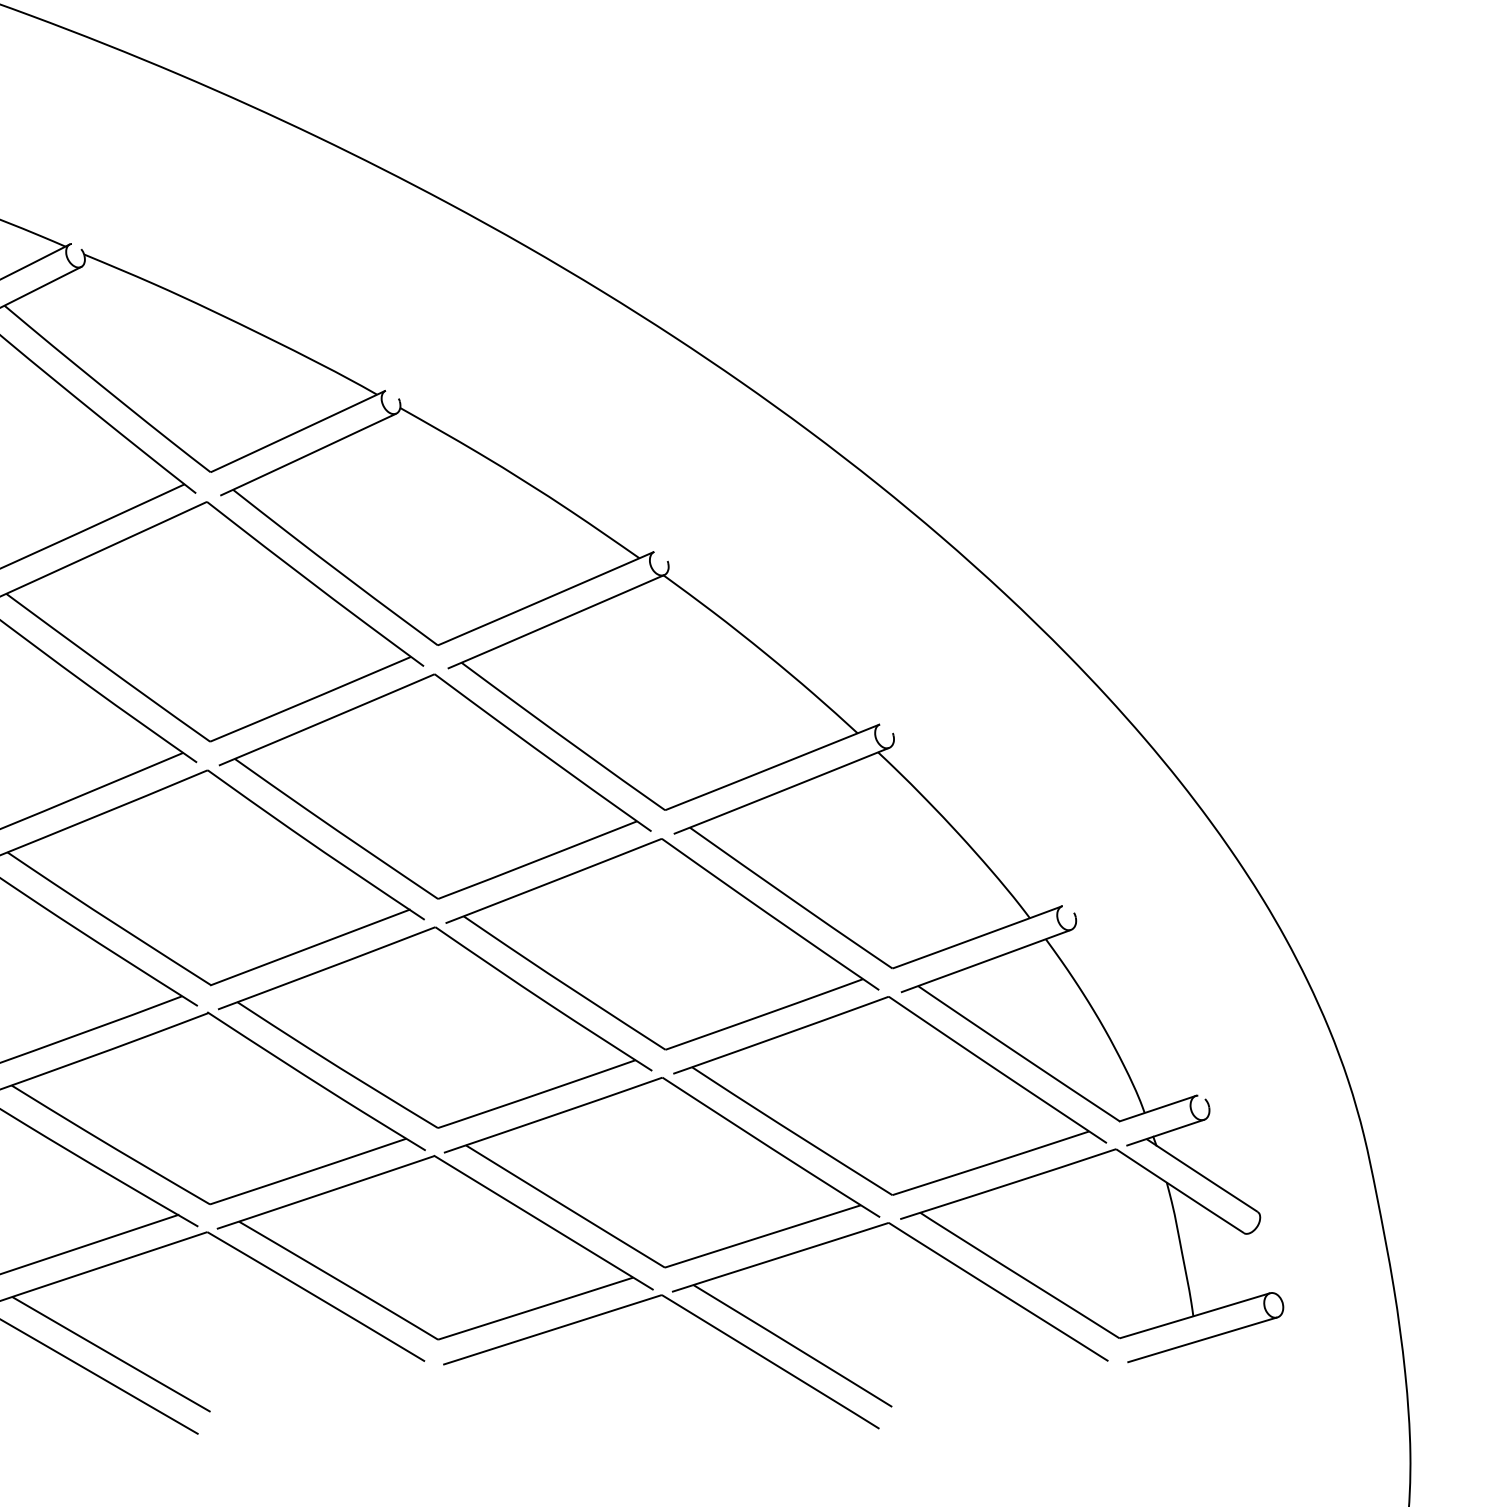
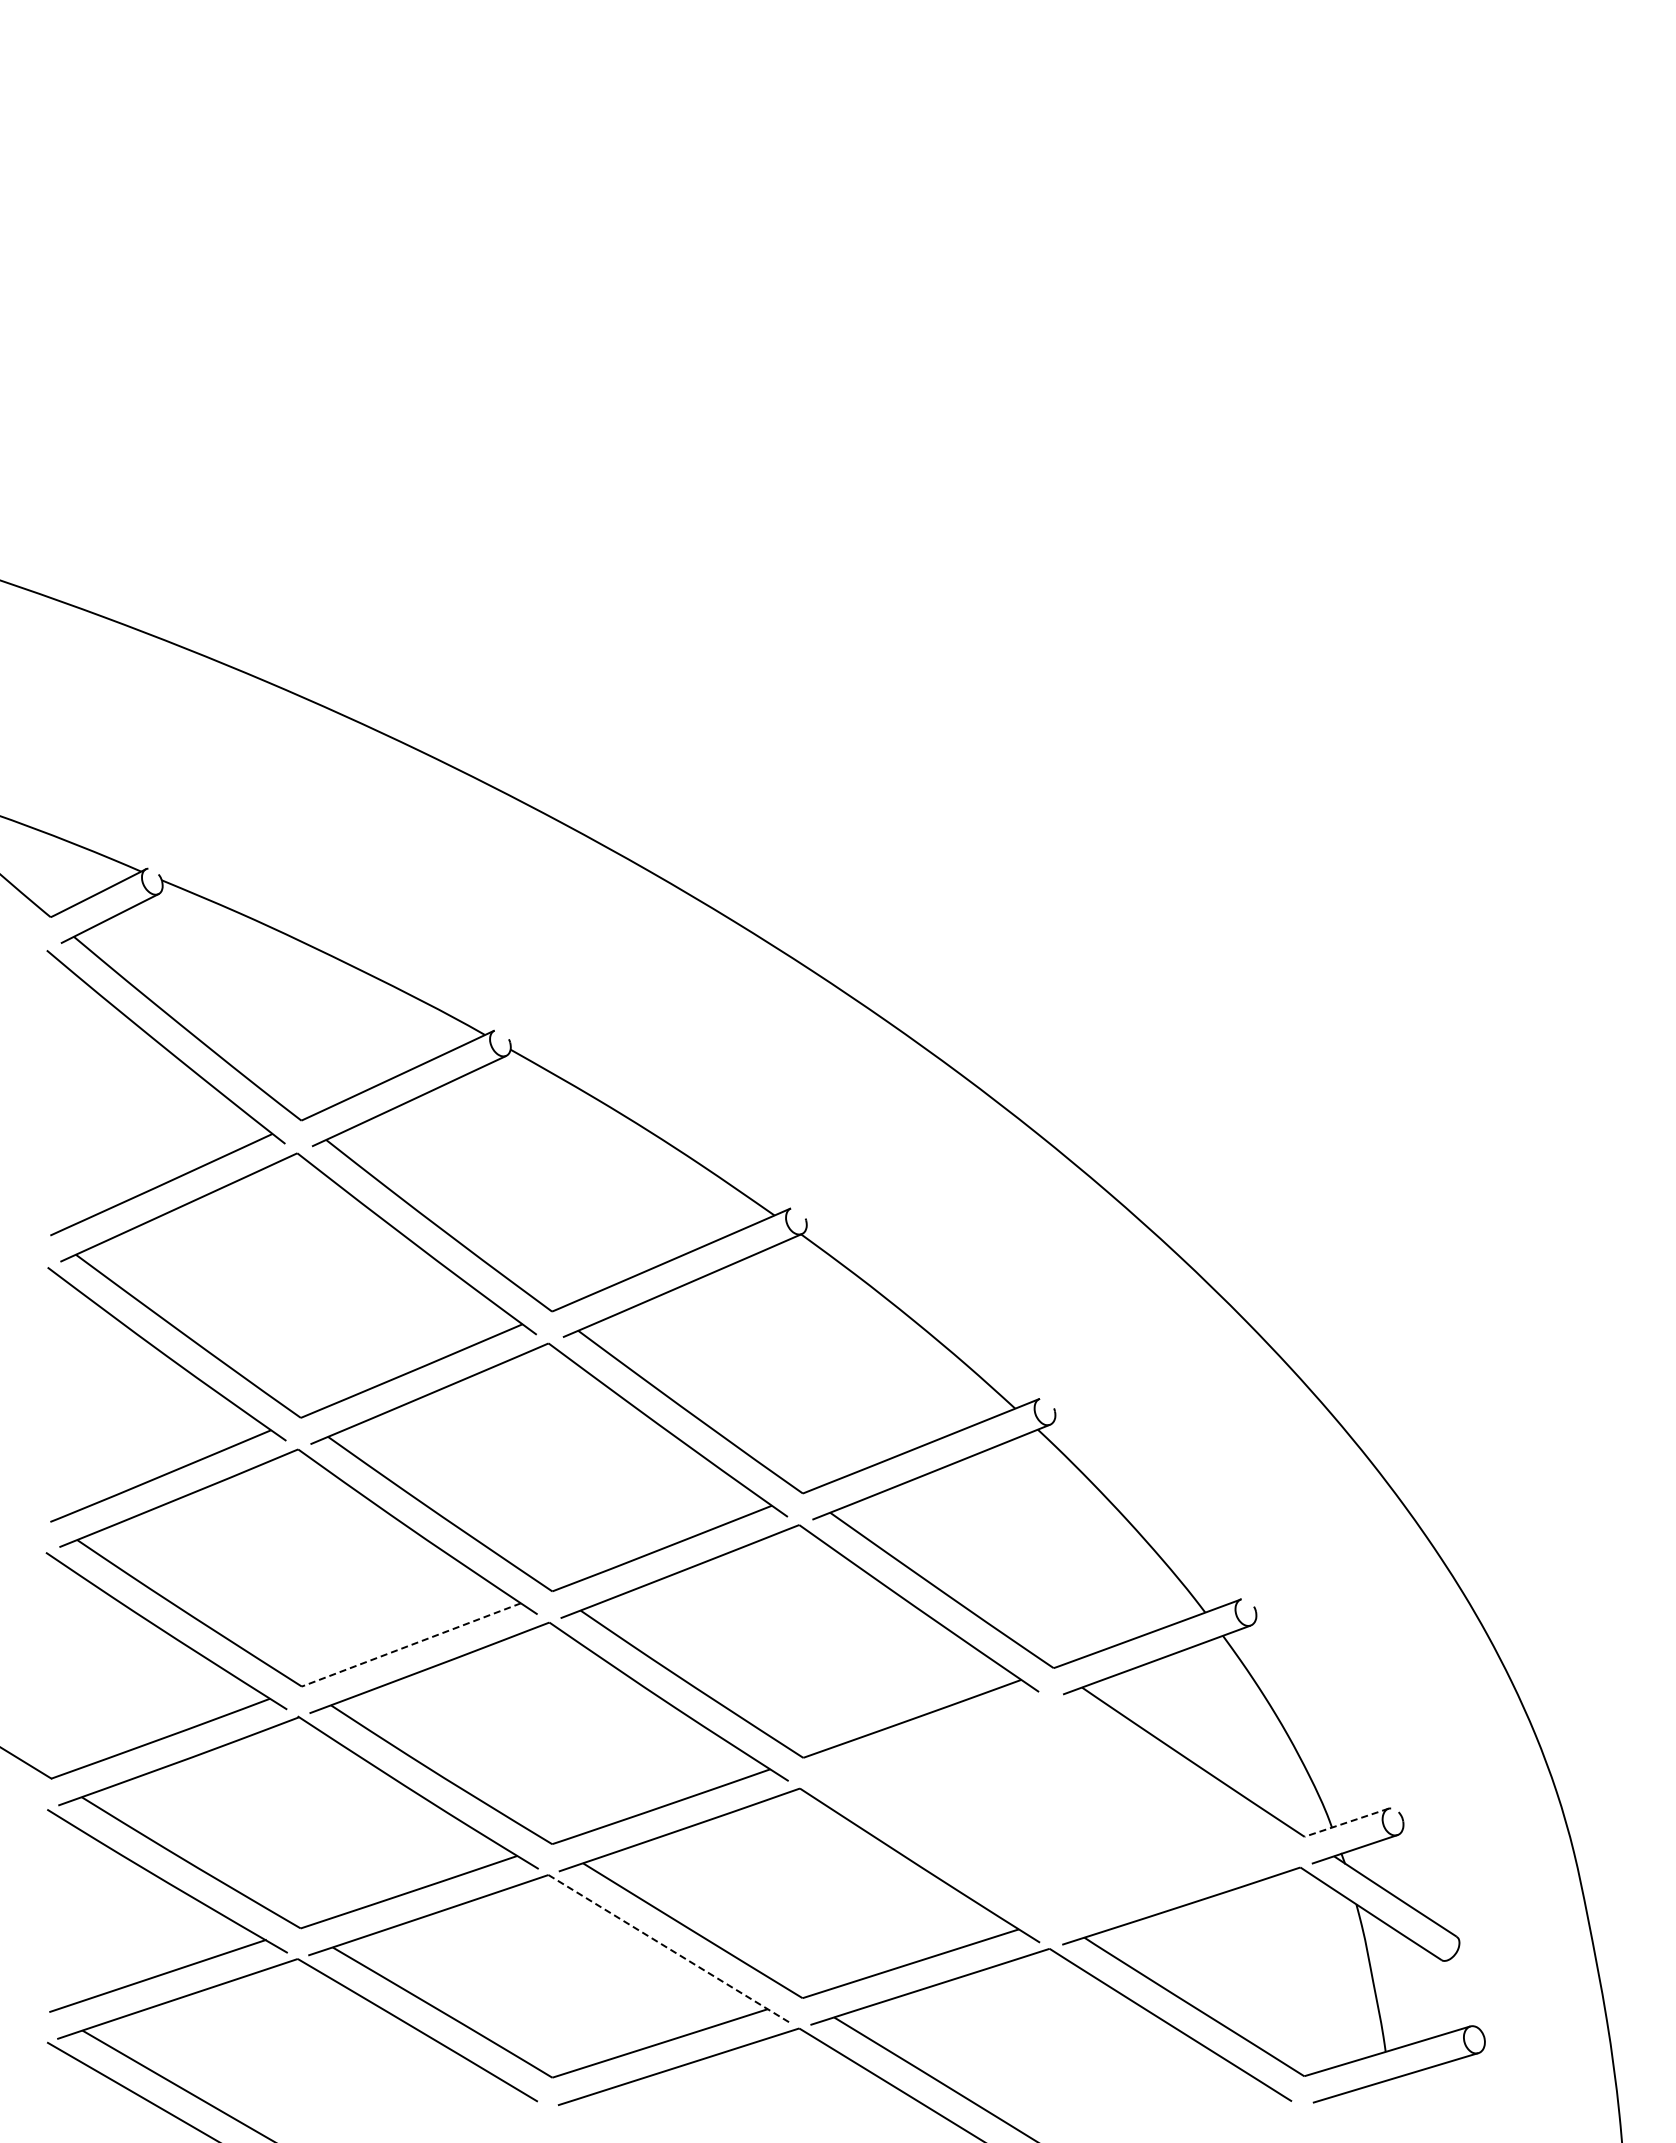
line: (309, 947) -> (410, 1645), solid -> dashed
part: (889, 1095) -> (1050, 1808), removed
line: (1157, 1108) -> (1346, 1822), solid -> dashed
line: (544, 1222) -> (669, 1948), solid -> dashed

